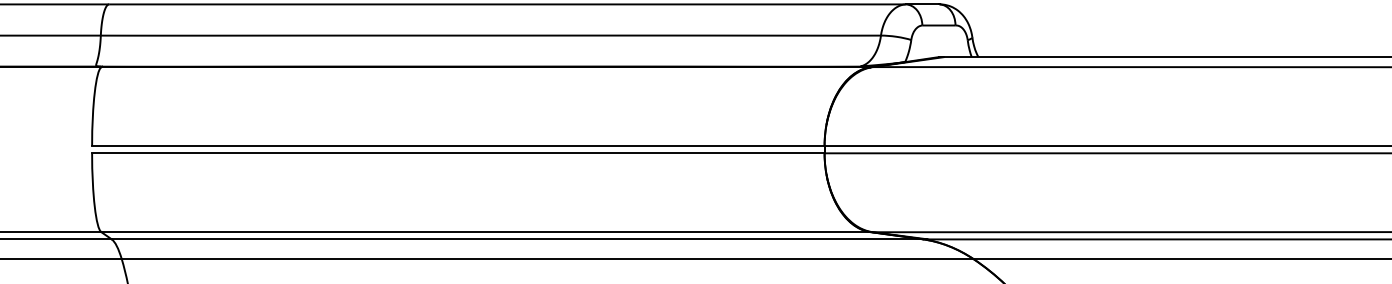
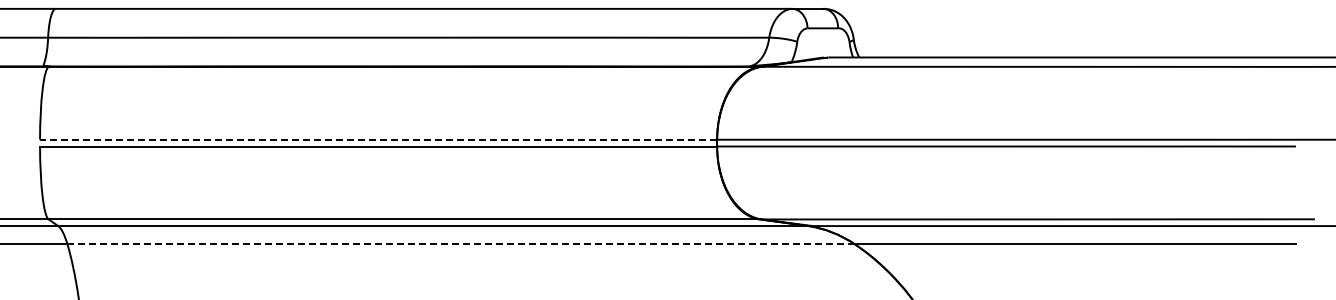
line: (458, 145) -> (378, 139), solid -> dashed
line: (548, 259) -> (461, 244), solid -> dashed

